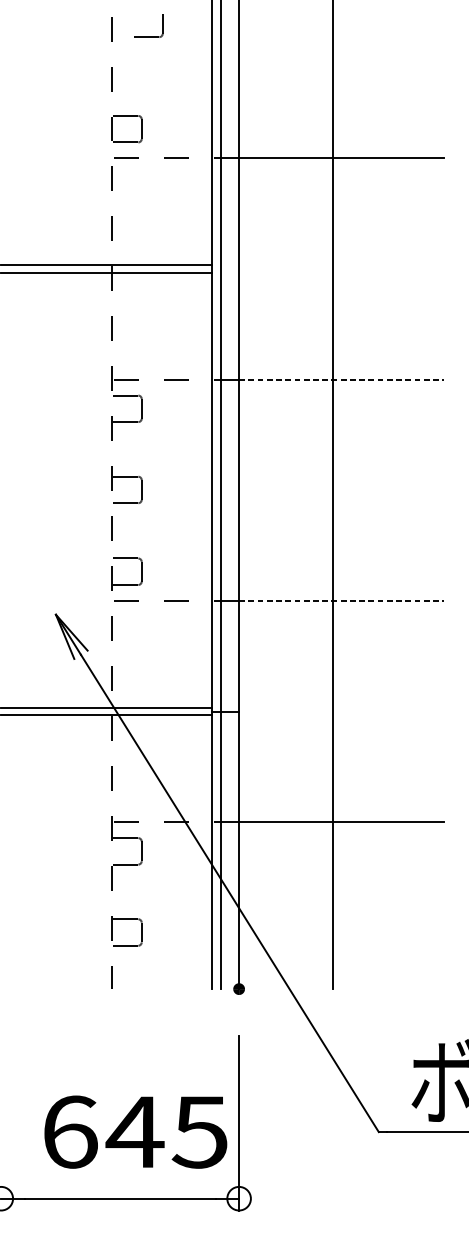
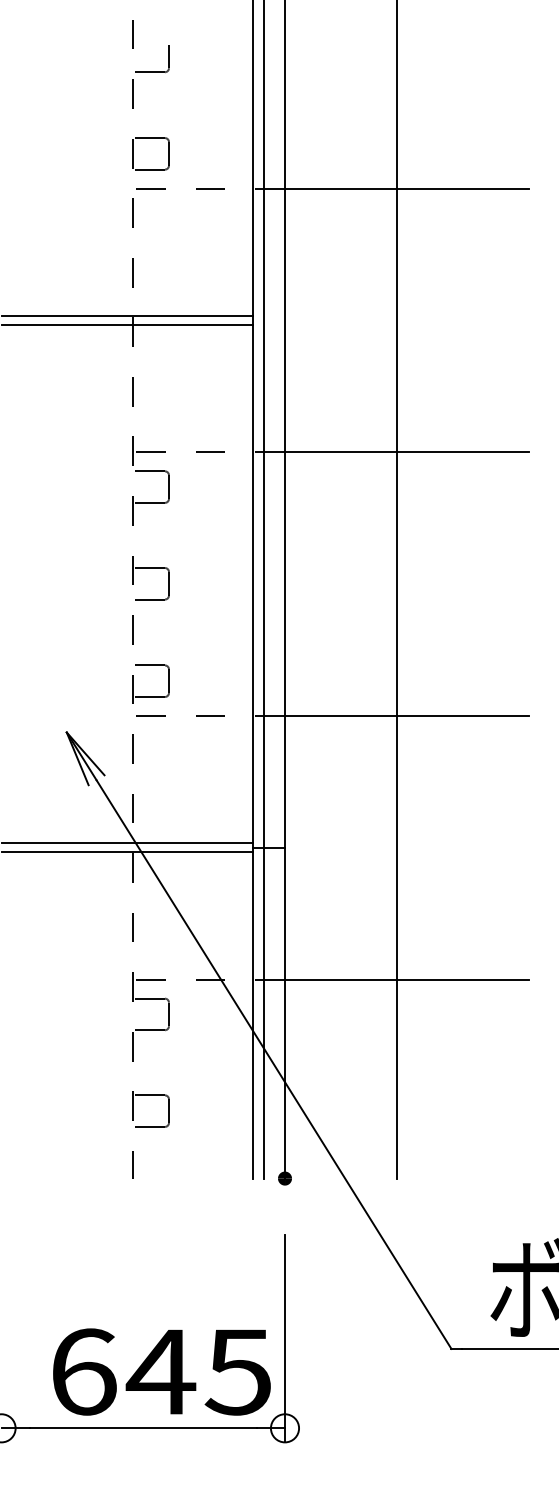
part: (148, 36) -> (152, 71), moved
line: (341, 379) -> (406, 452), dashed -> solid
line: (341, 601) -> (406, 716), dashed -> solid
text: (135, 1131) -> (161, 1371), moved

